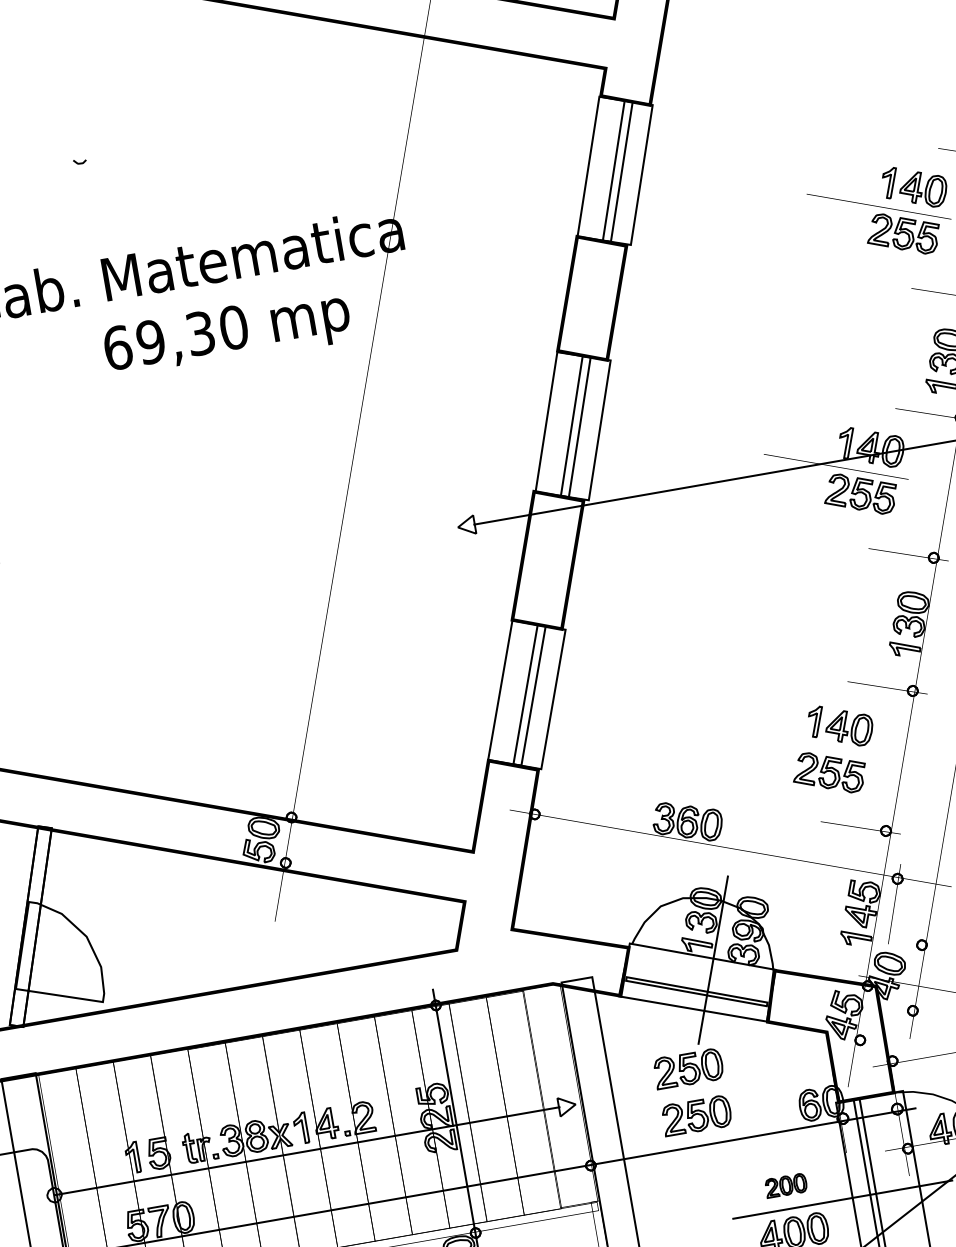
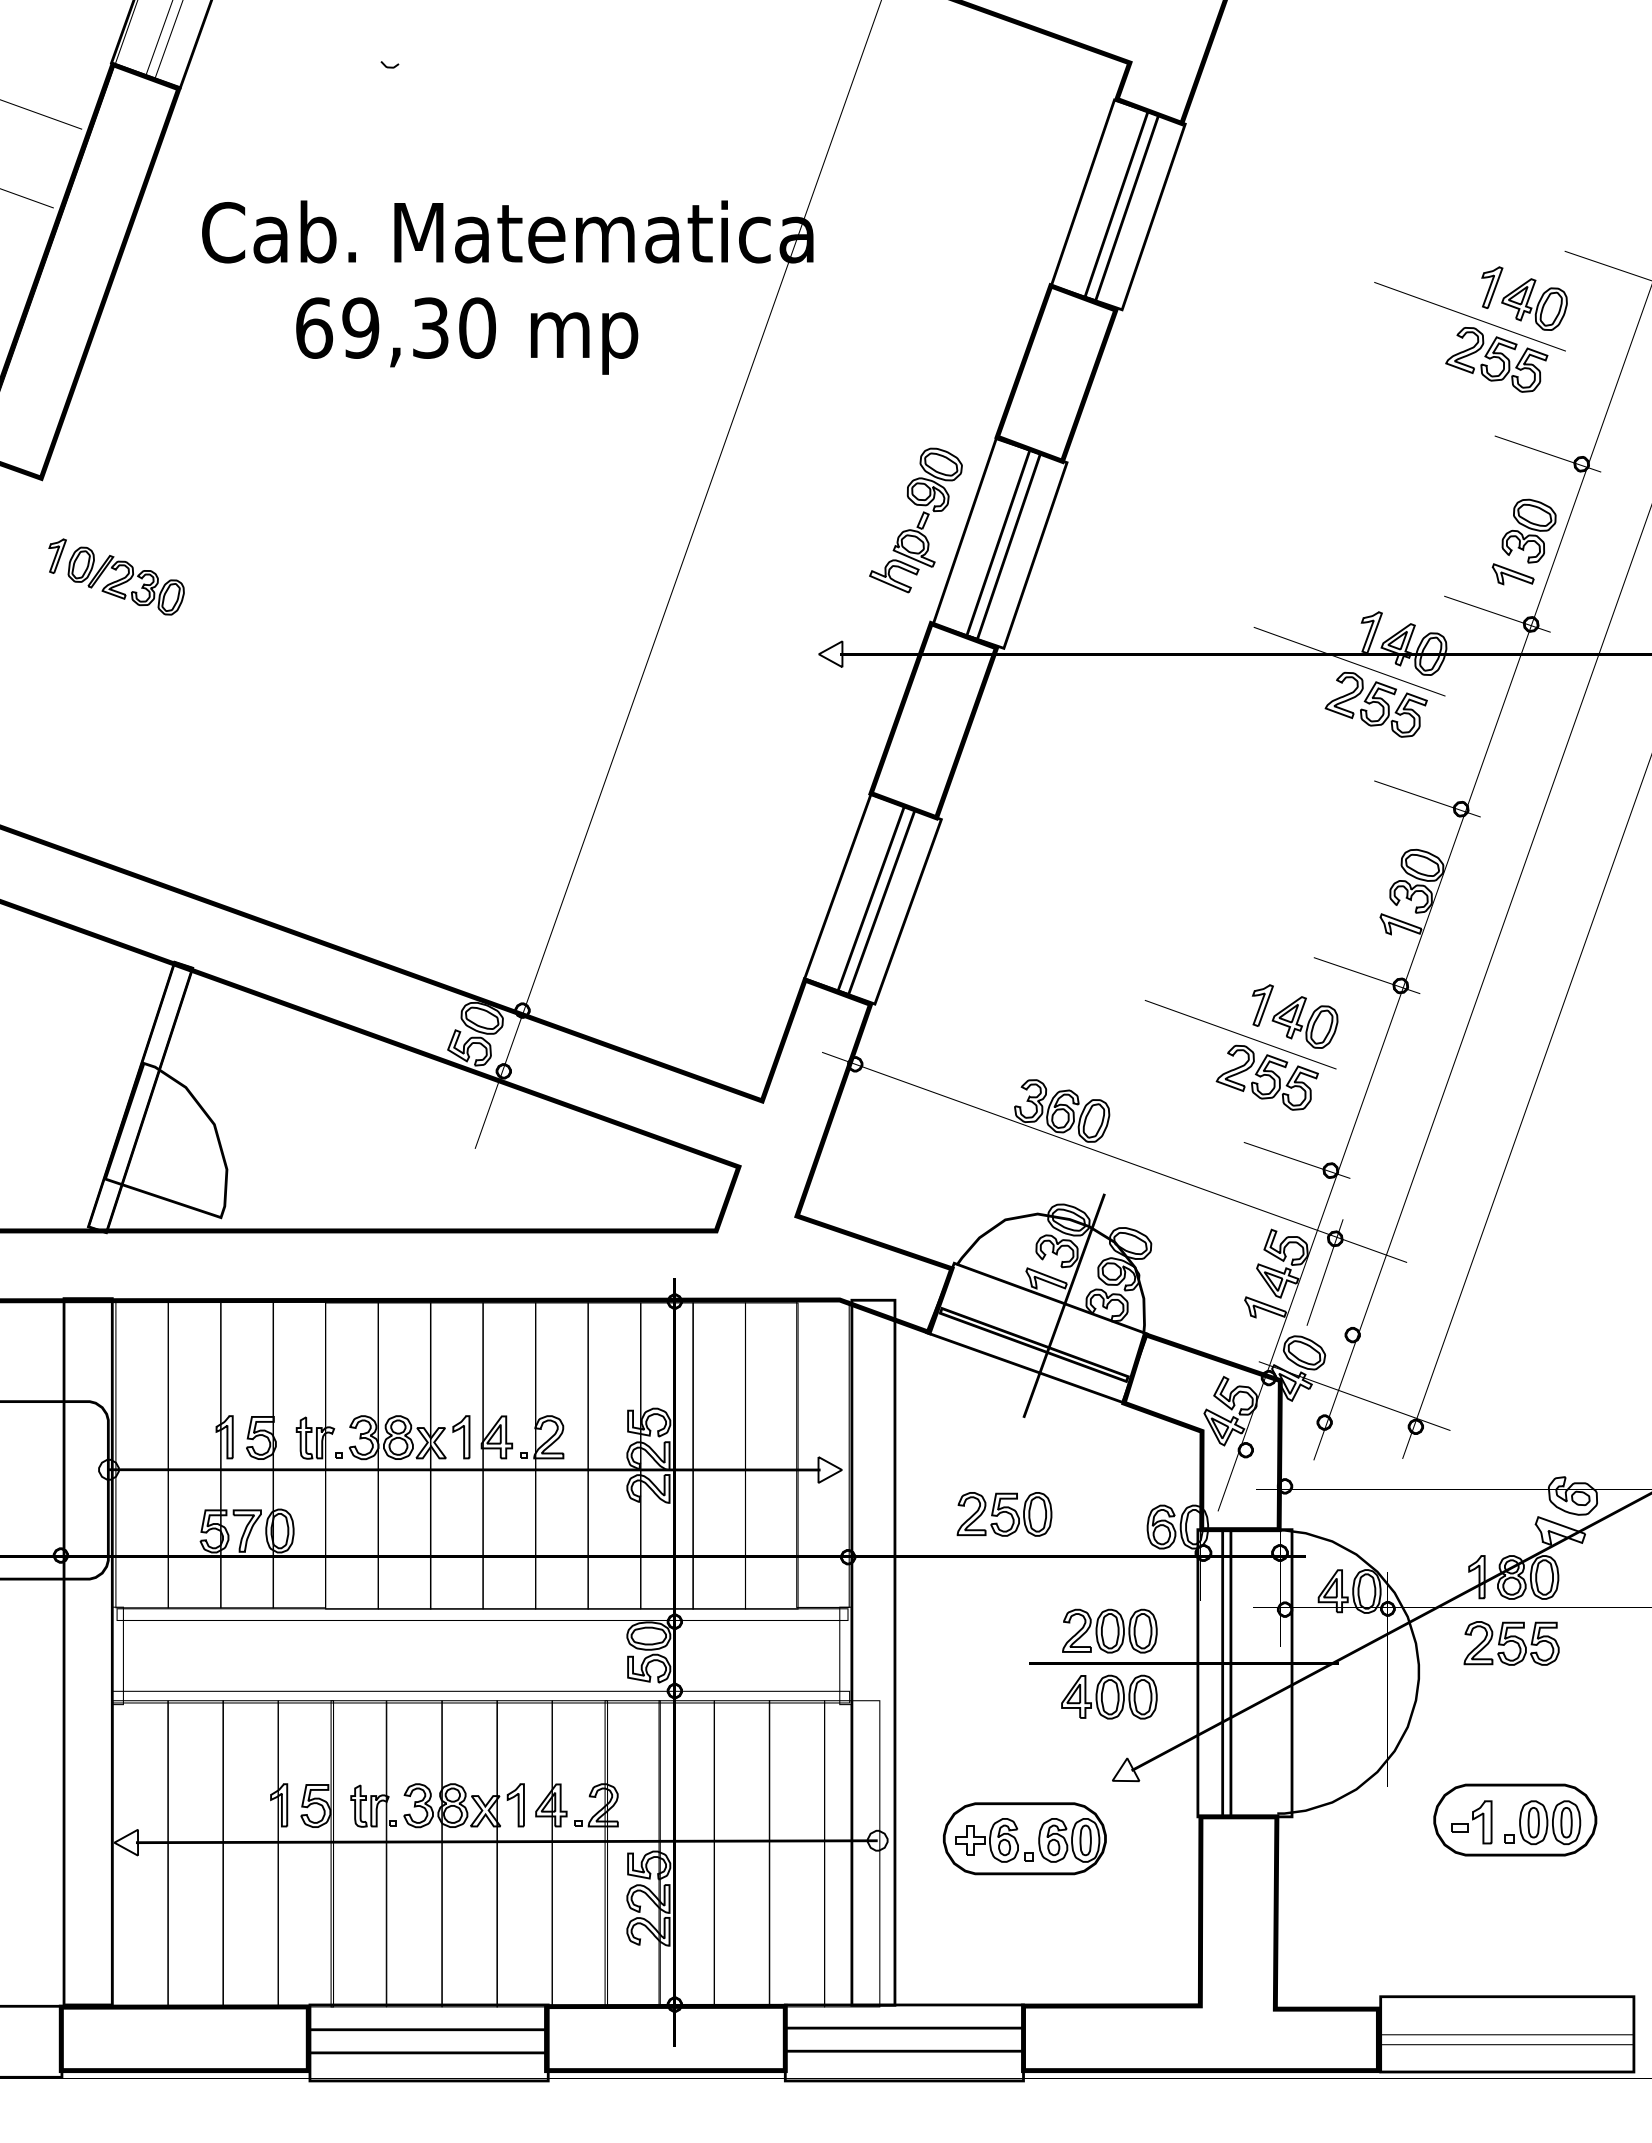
text: (227, 334) -> (467, 335), moved
part: (510, 420) -> (915, 520), added
line: (804, 745) -> (1240, 1034), added
part: (688, 1068) -> (1004, 1448), removed
part: (785, 1185) -> (1109, 1630), size x1.67

